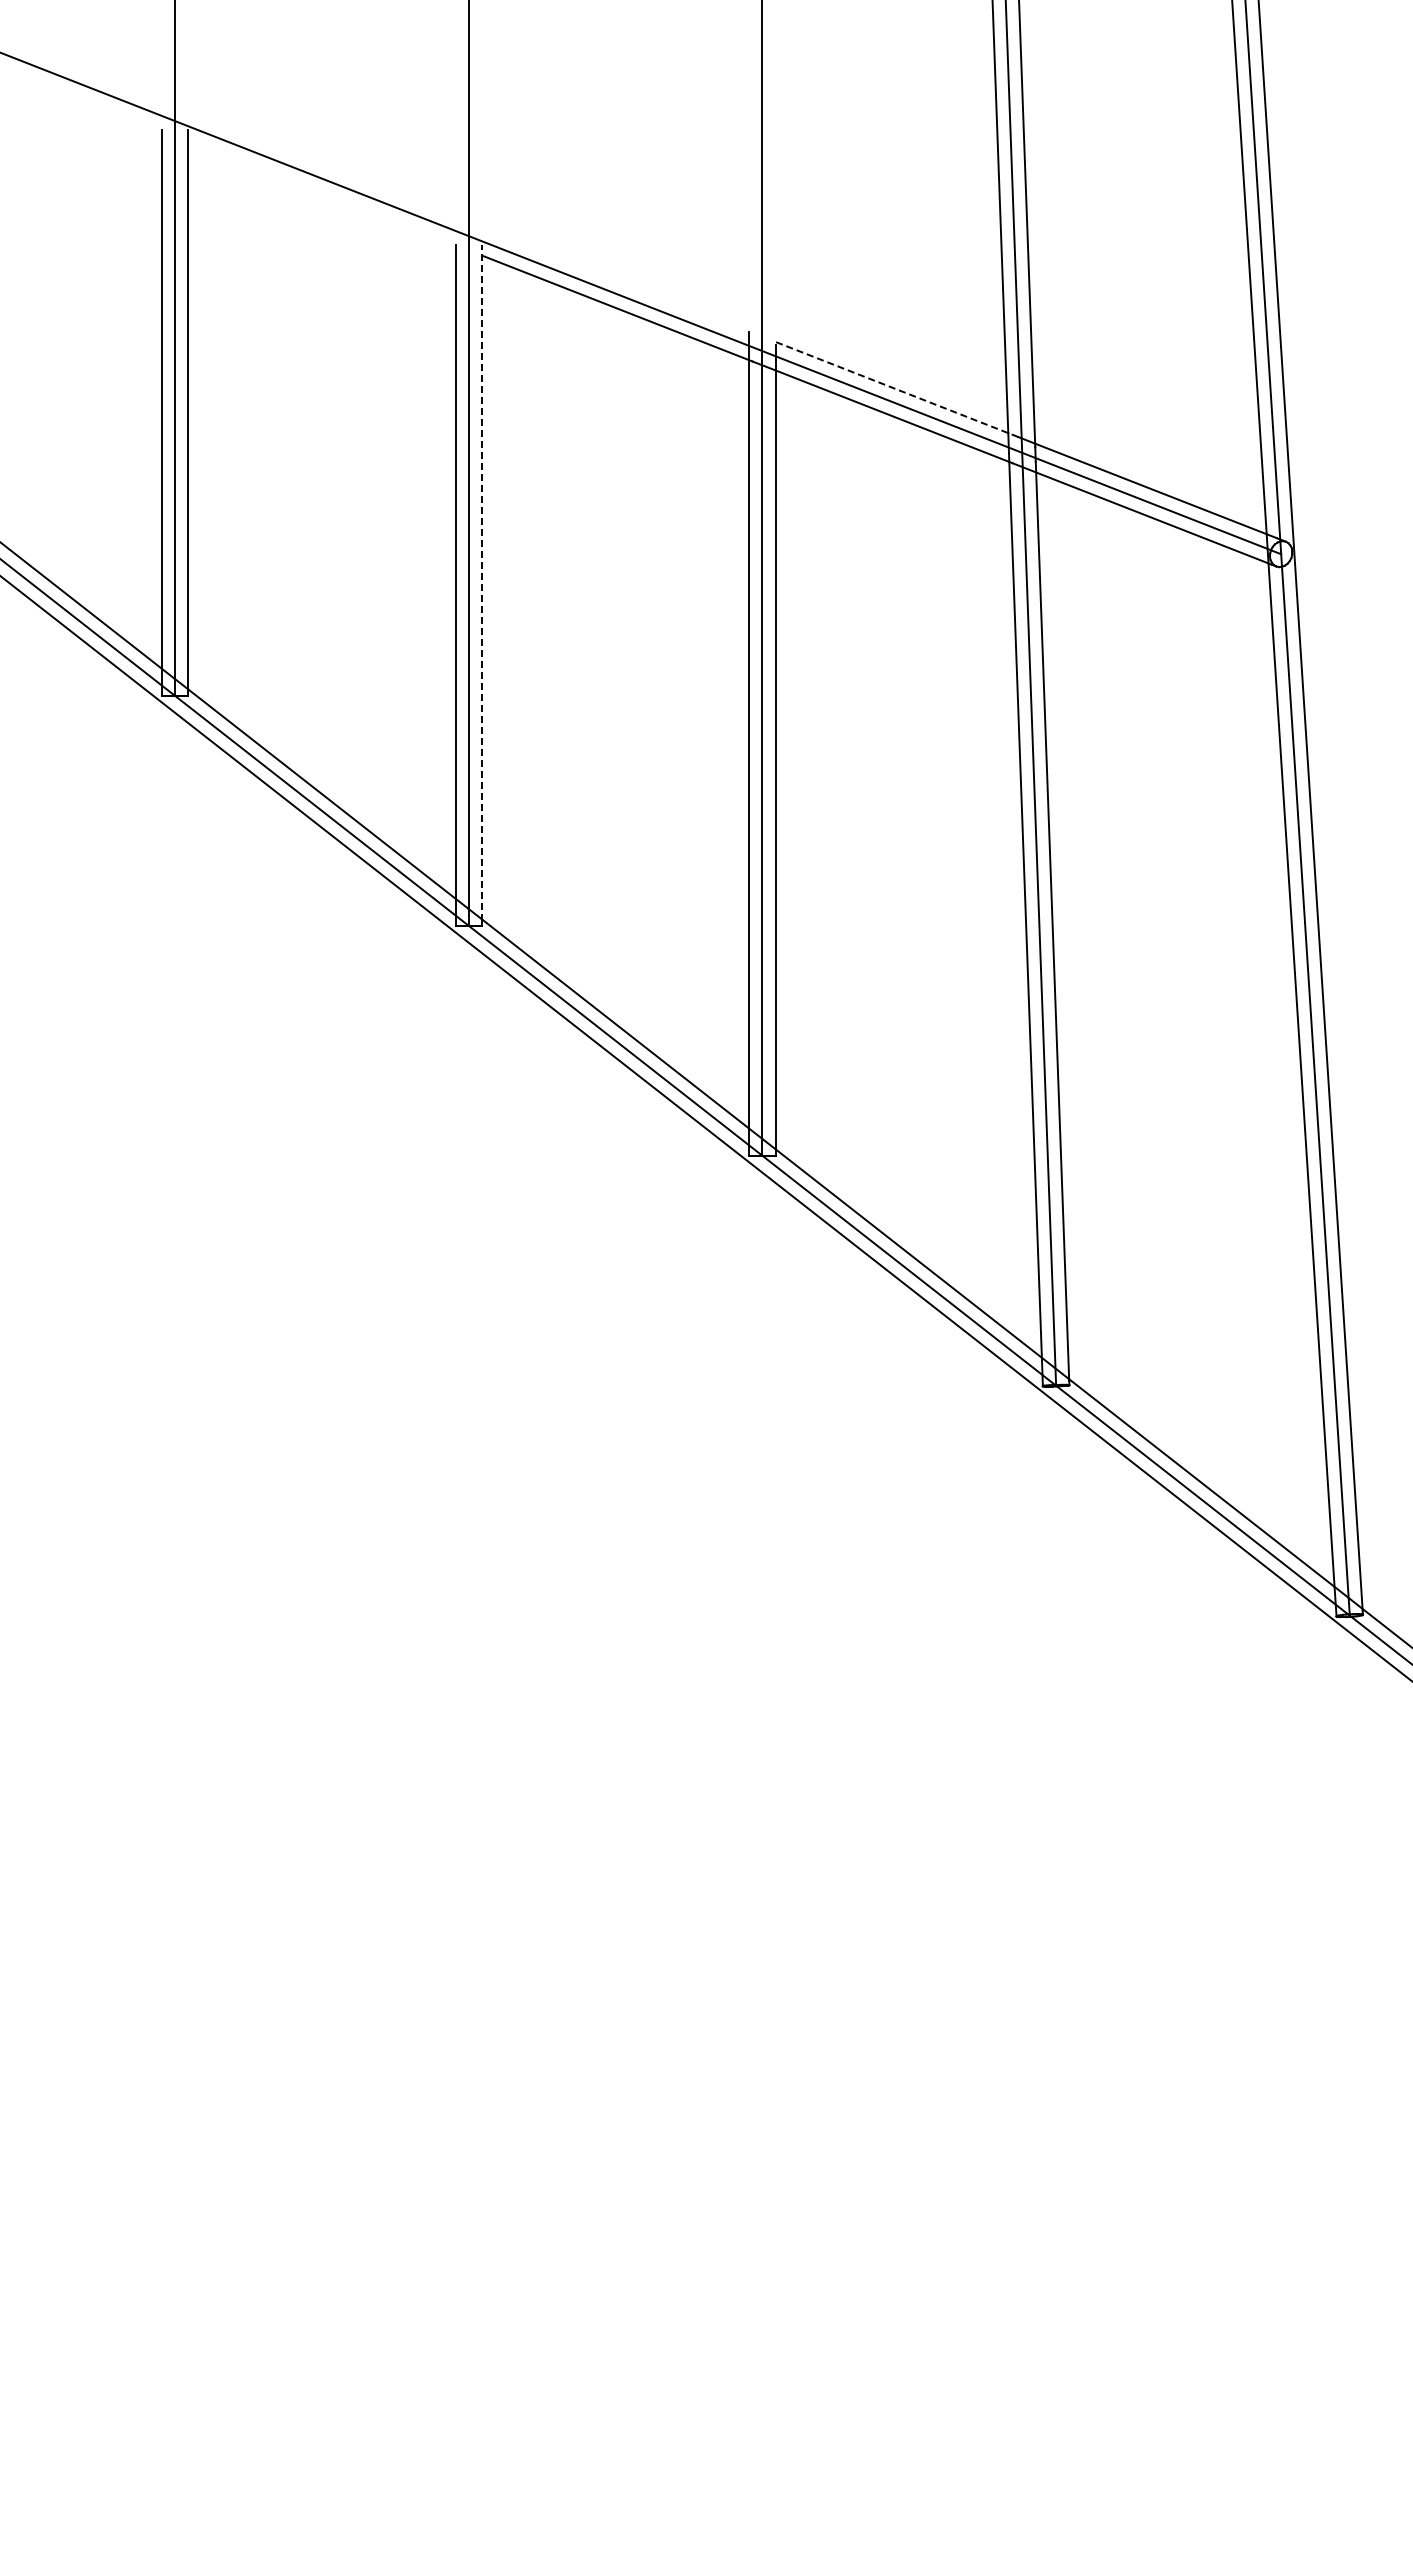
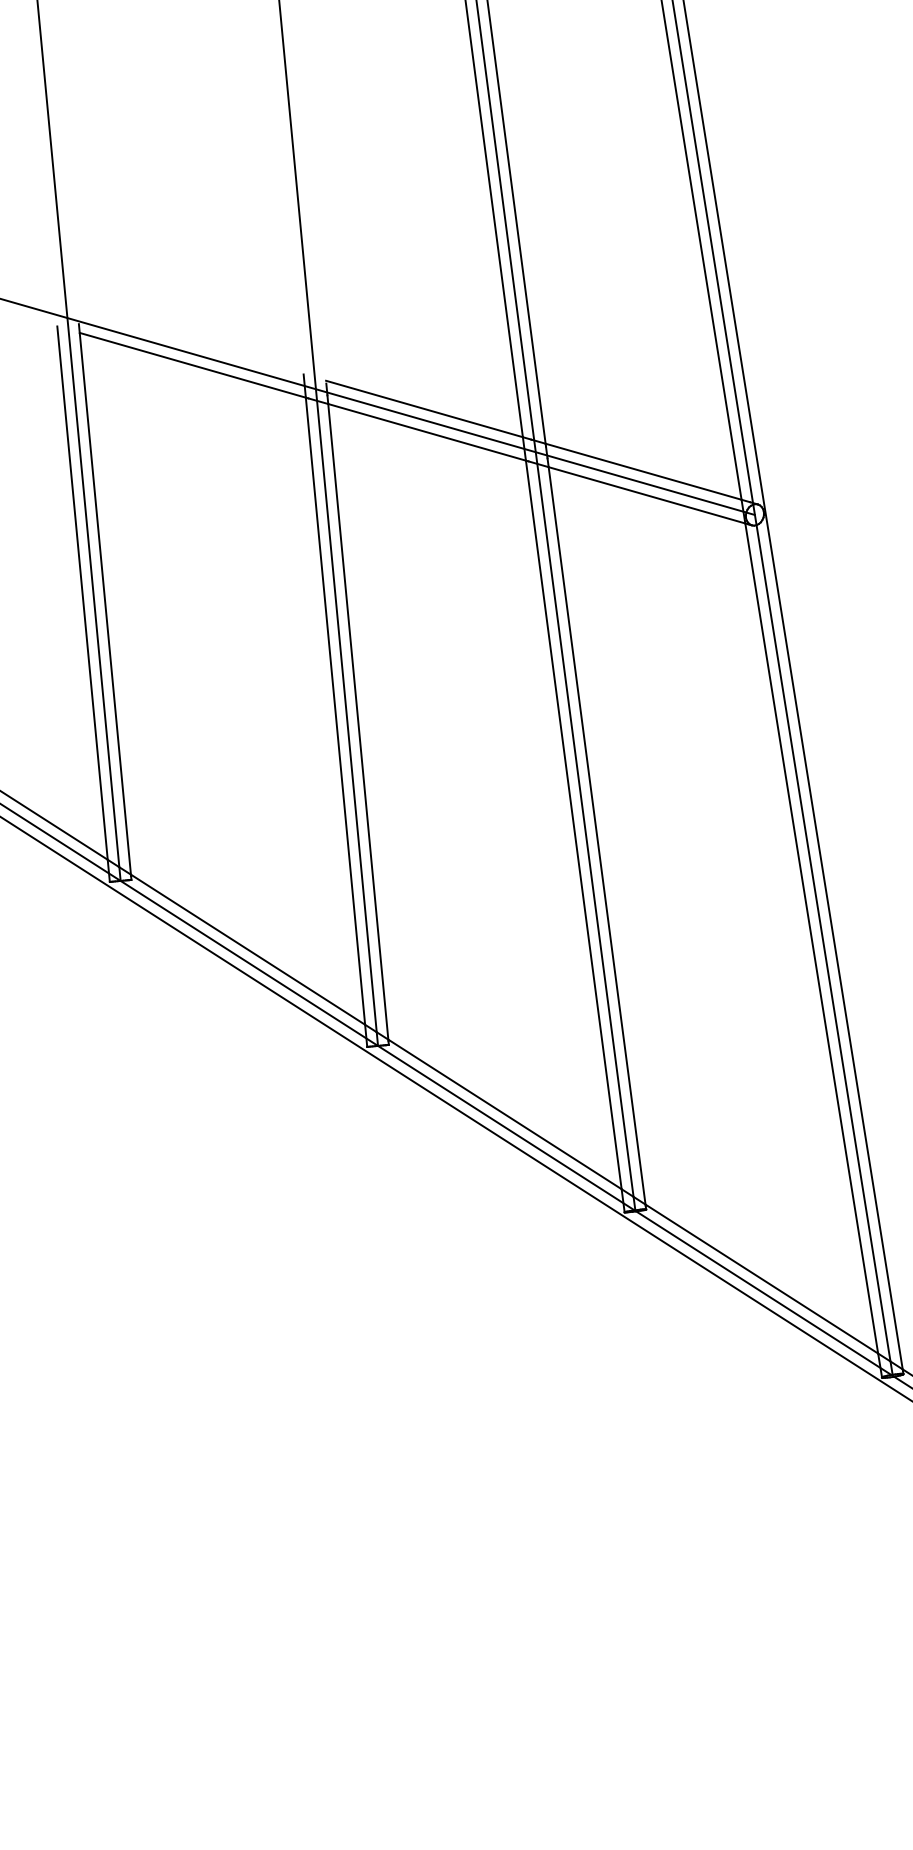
line: (896, 389) -> (428, 410), dashed -> solid
line: (482, 582) -> (105, 599), dashed -> solid

